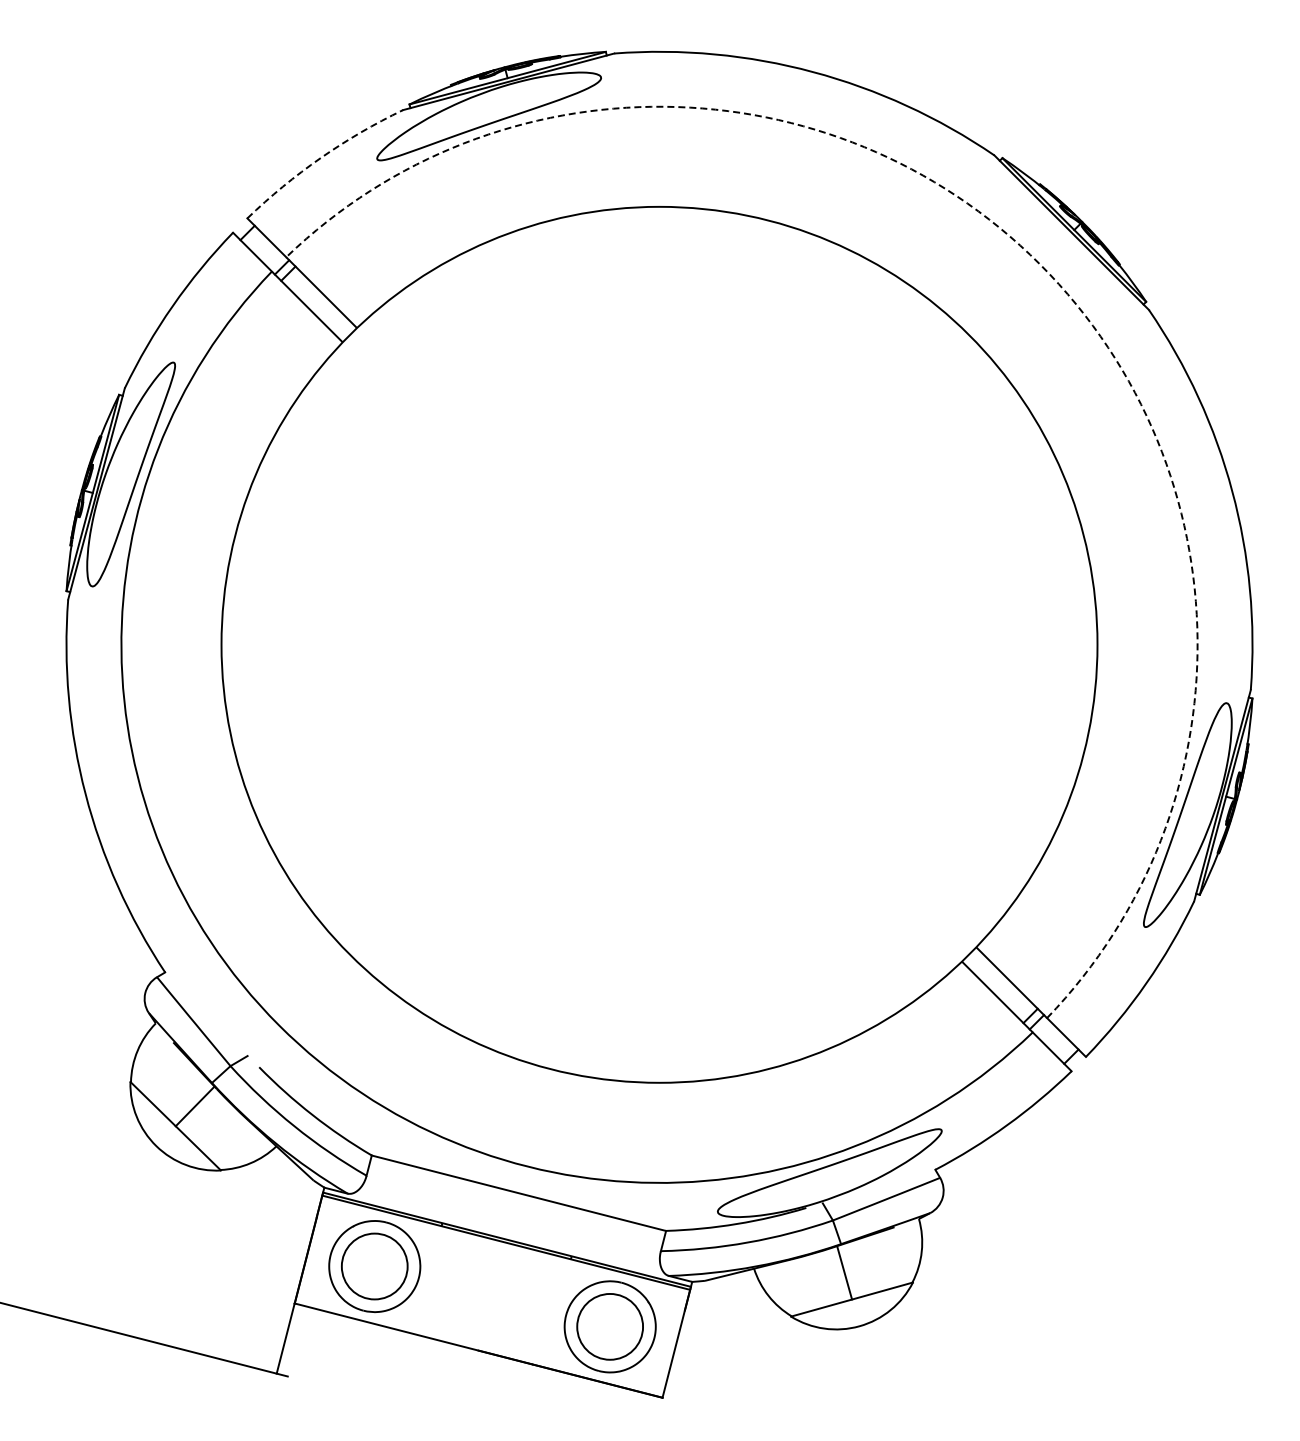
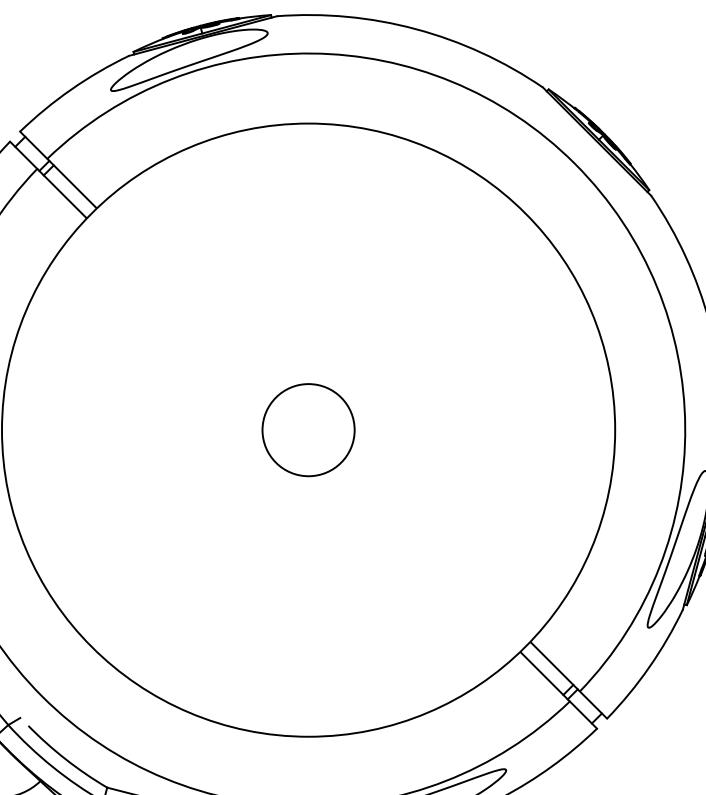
arc: (320, 158) -> (71, 89), dashed -> solid
arc: (1040, 264) -> (575, 163), dashed -> solid
circle: (659, 644) -> (308, 429), added

